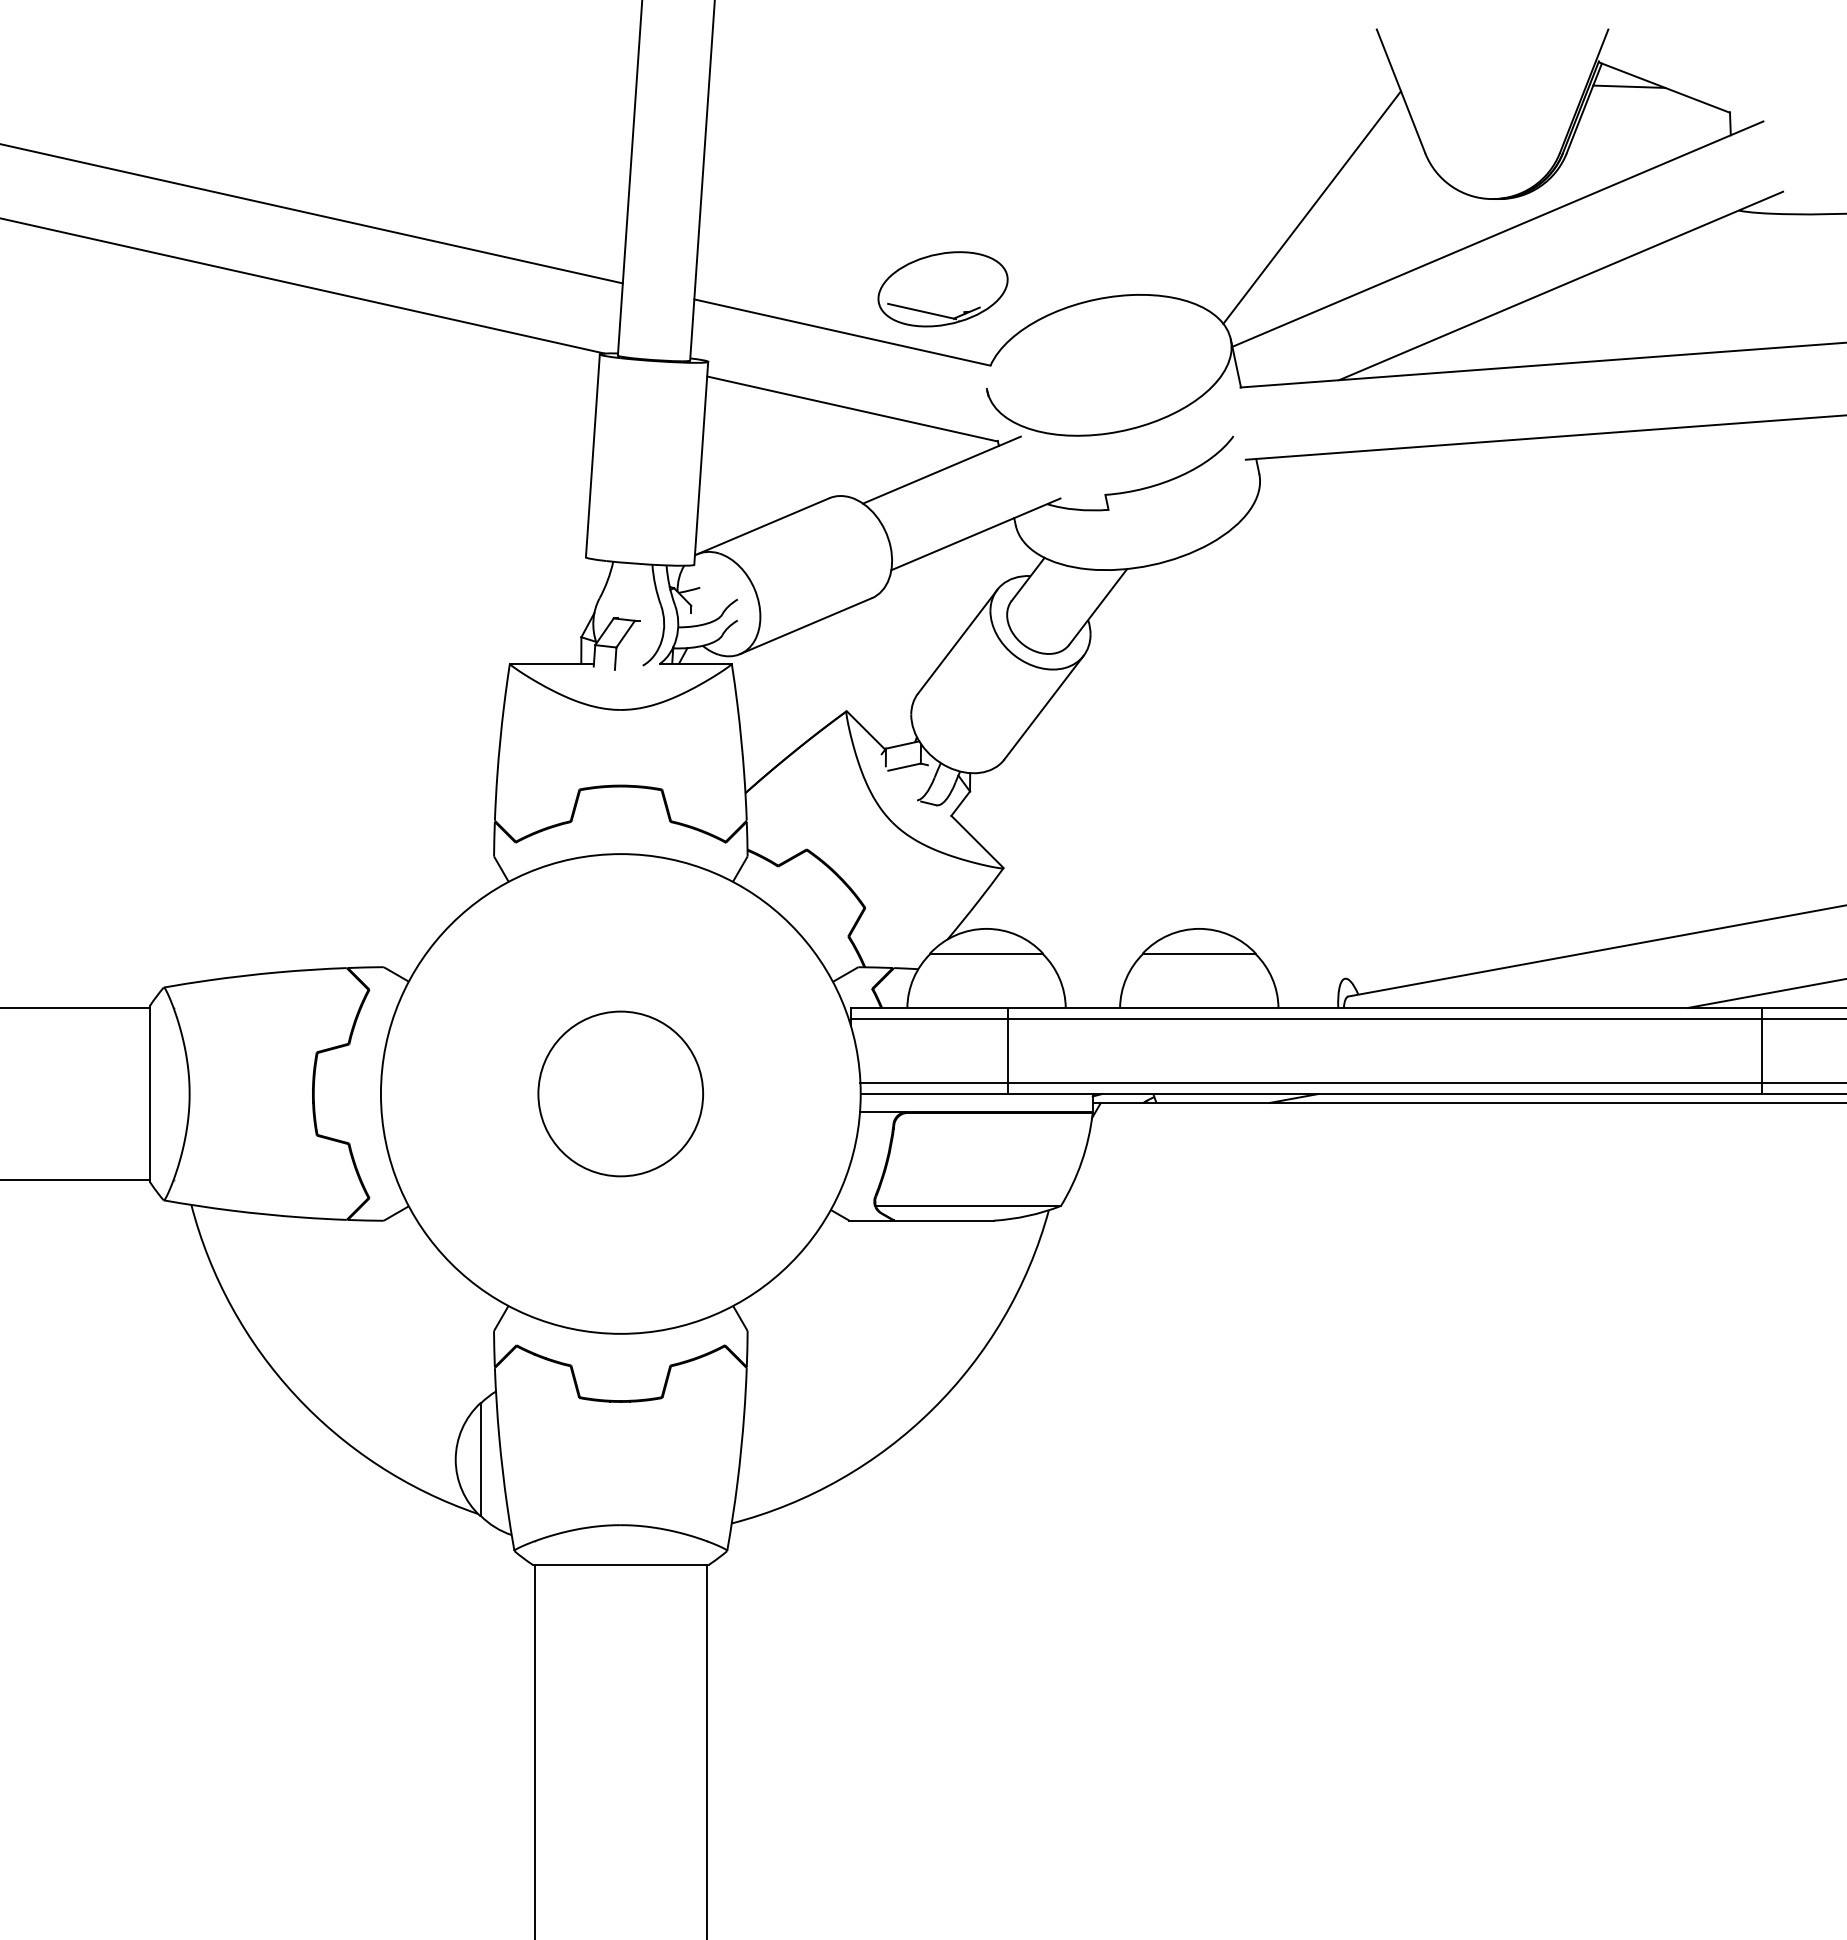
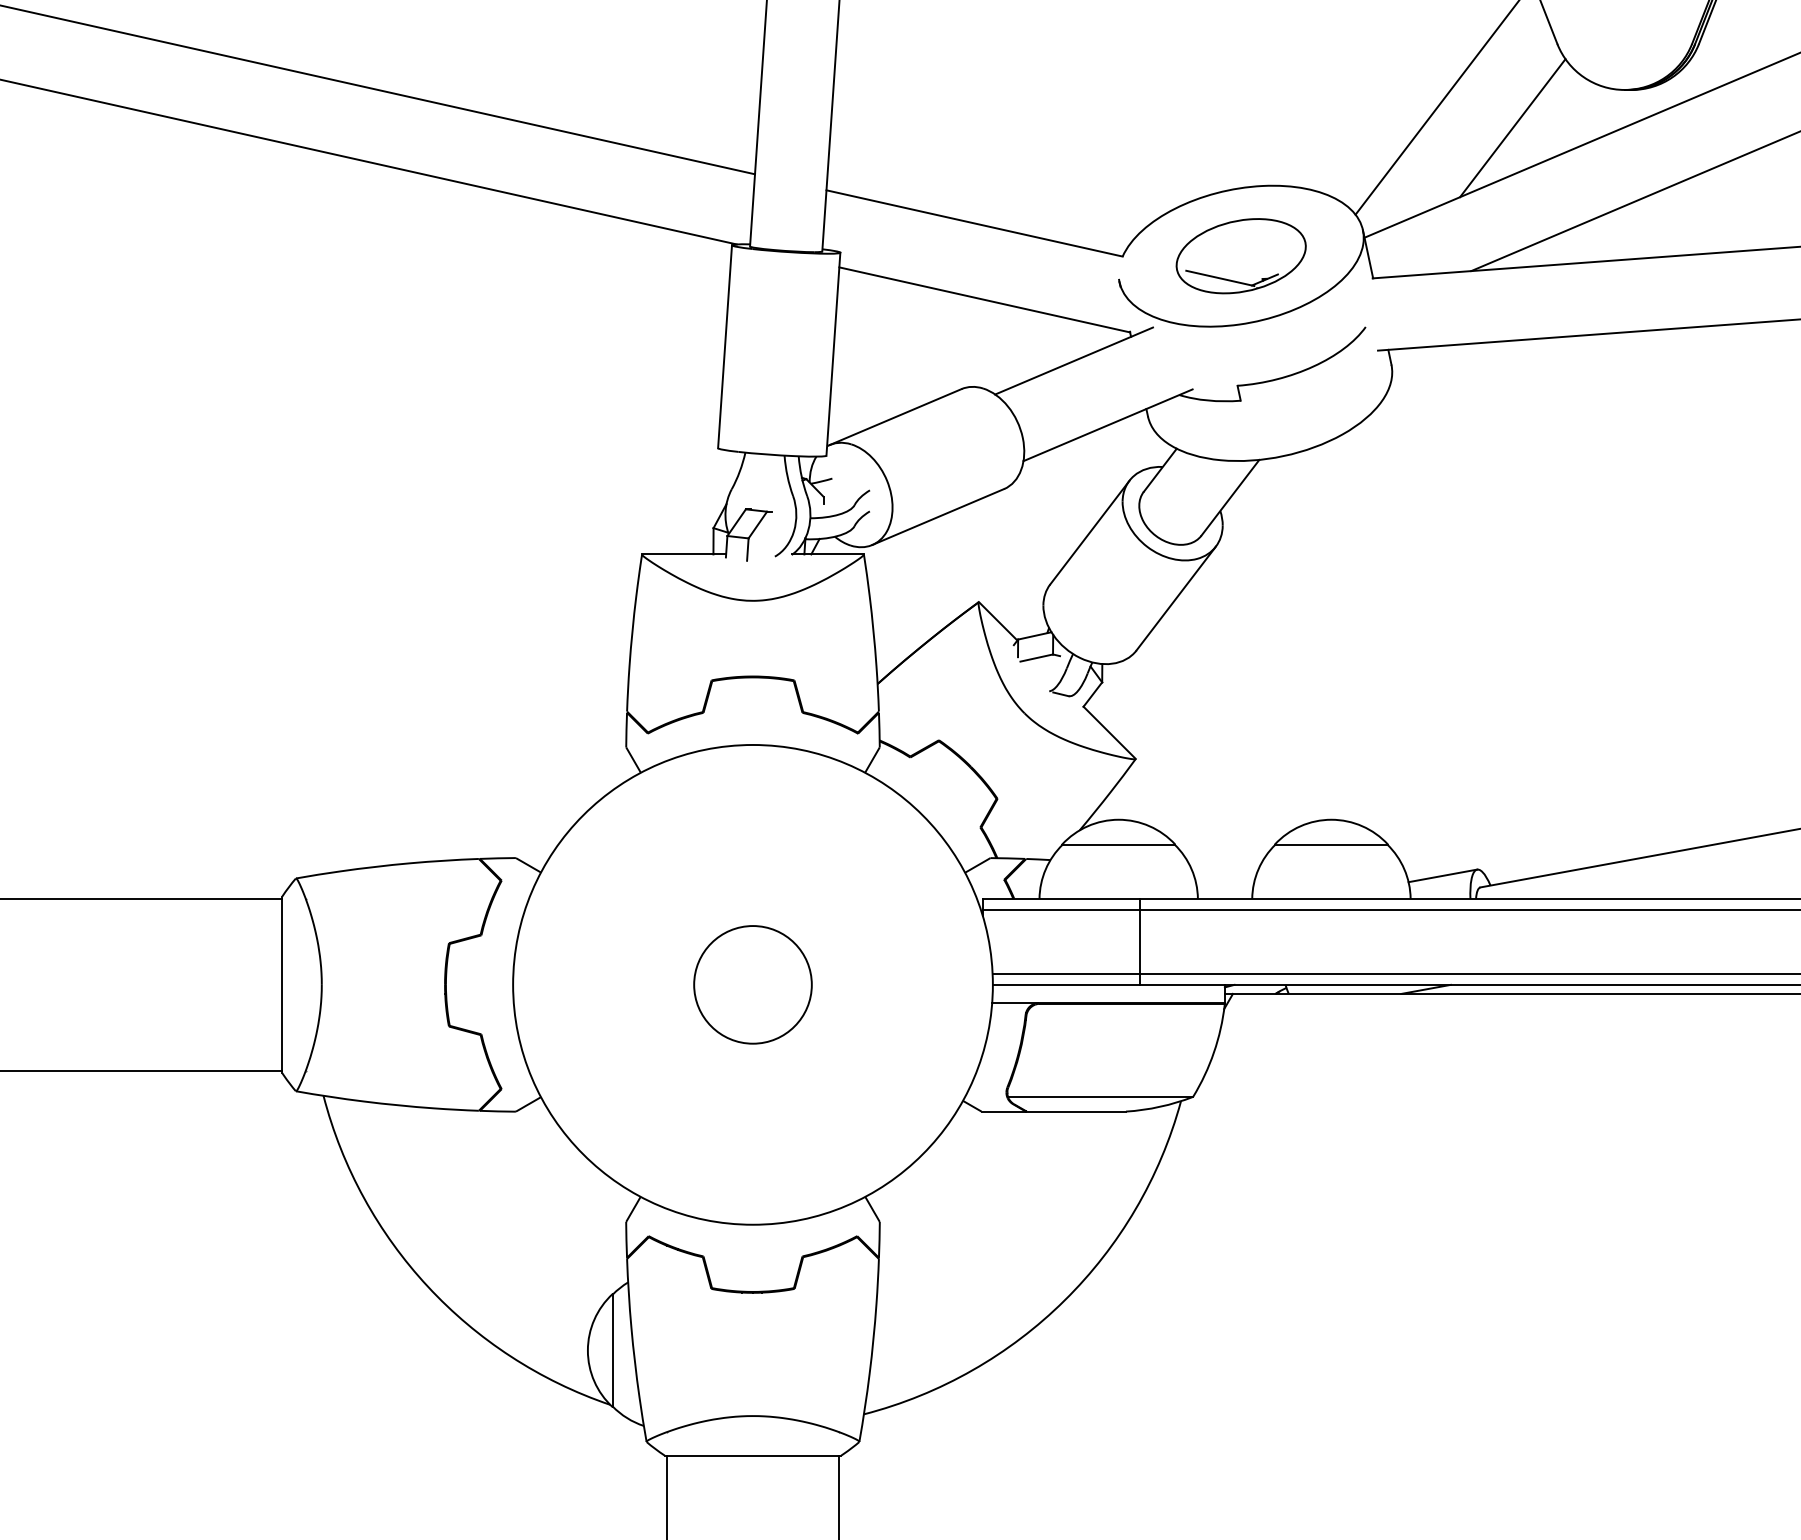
line: (1380, 237) -> (1512, 128), added
part: (942, 289) -> (1240, 256), moved
line: (1310, 984) -> (1442, 875), added
circle: (620, 1093) -> (752, 984), size x0.71

